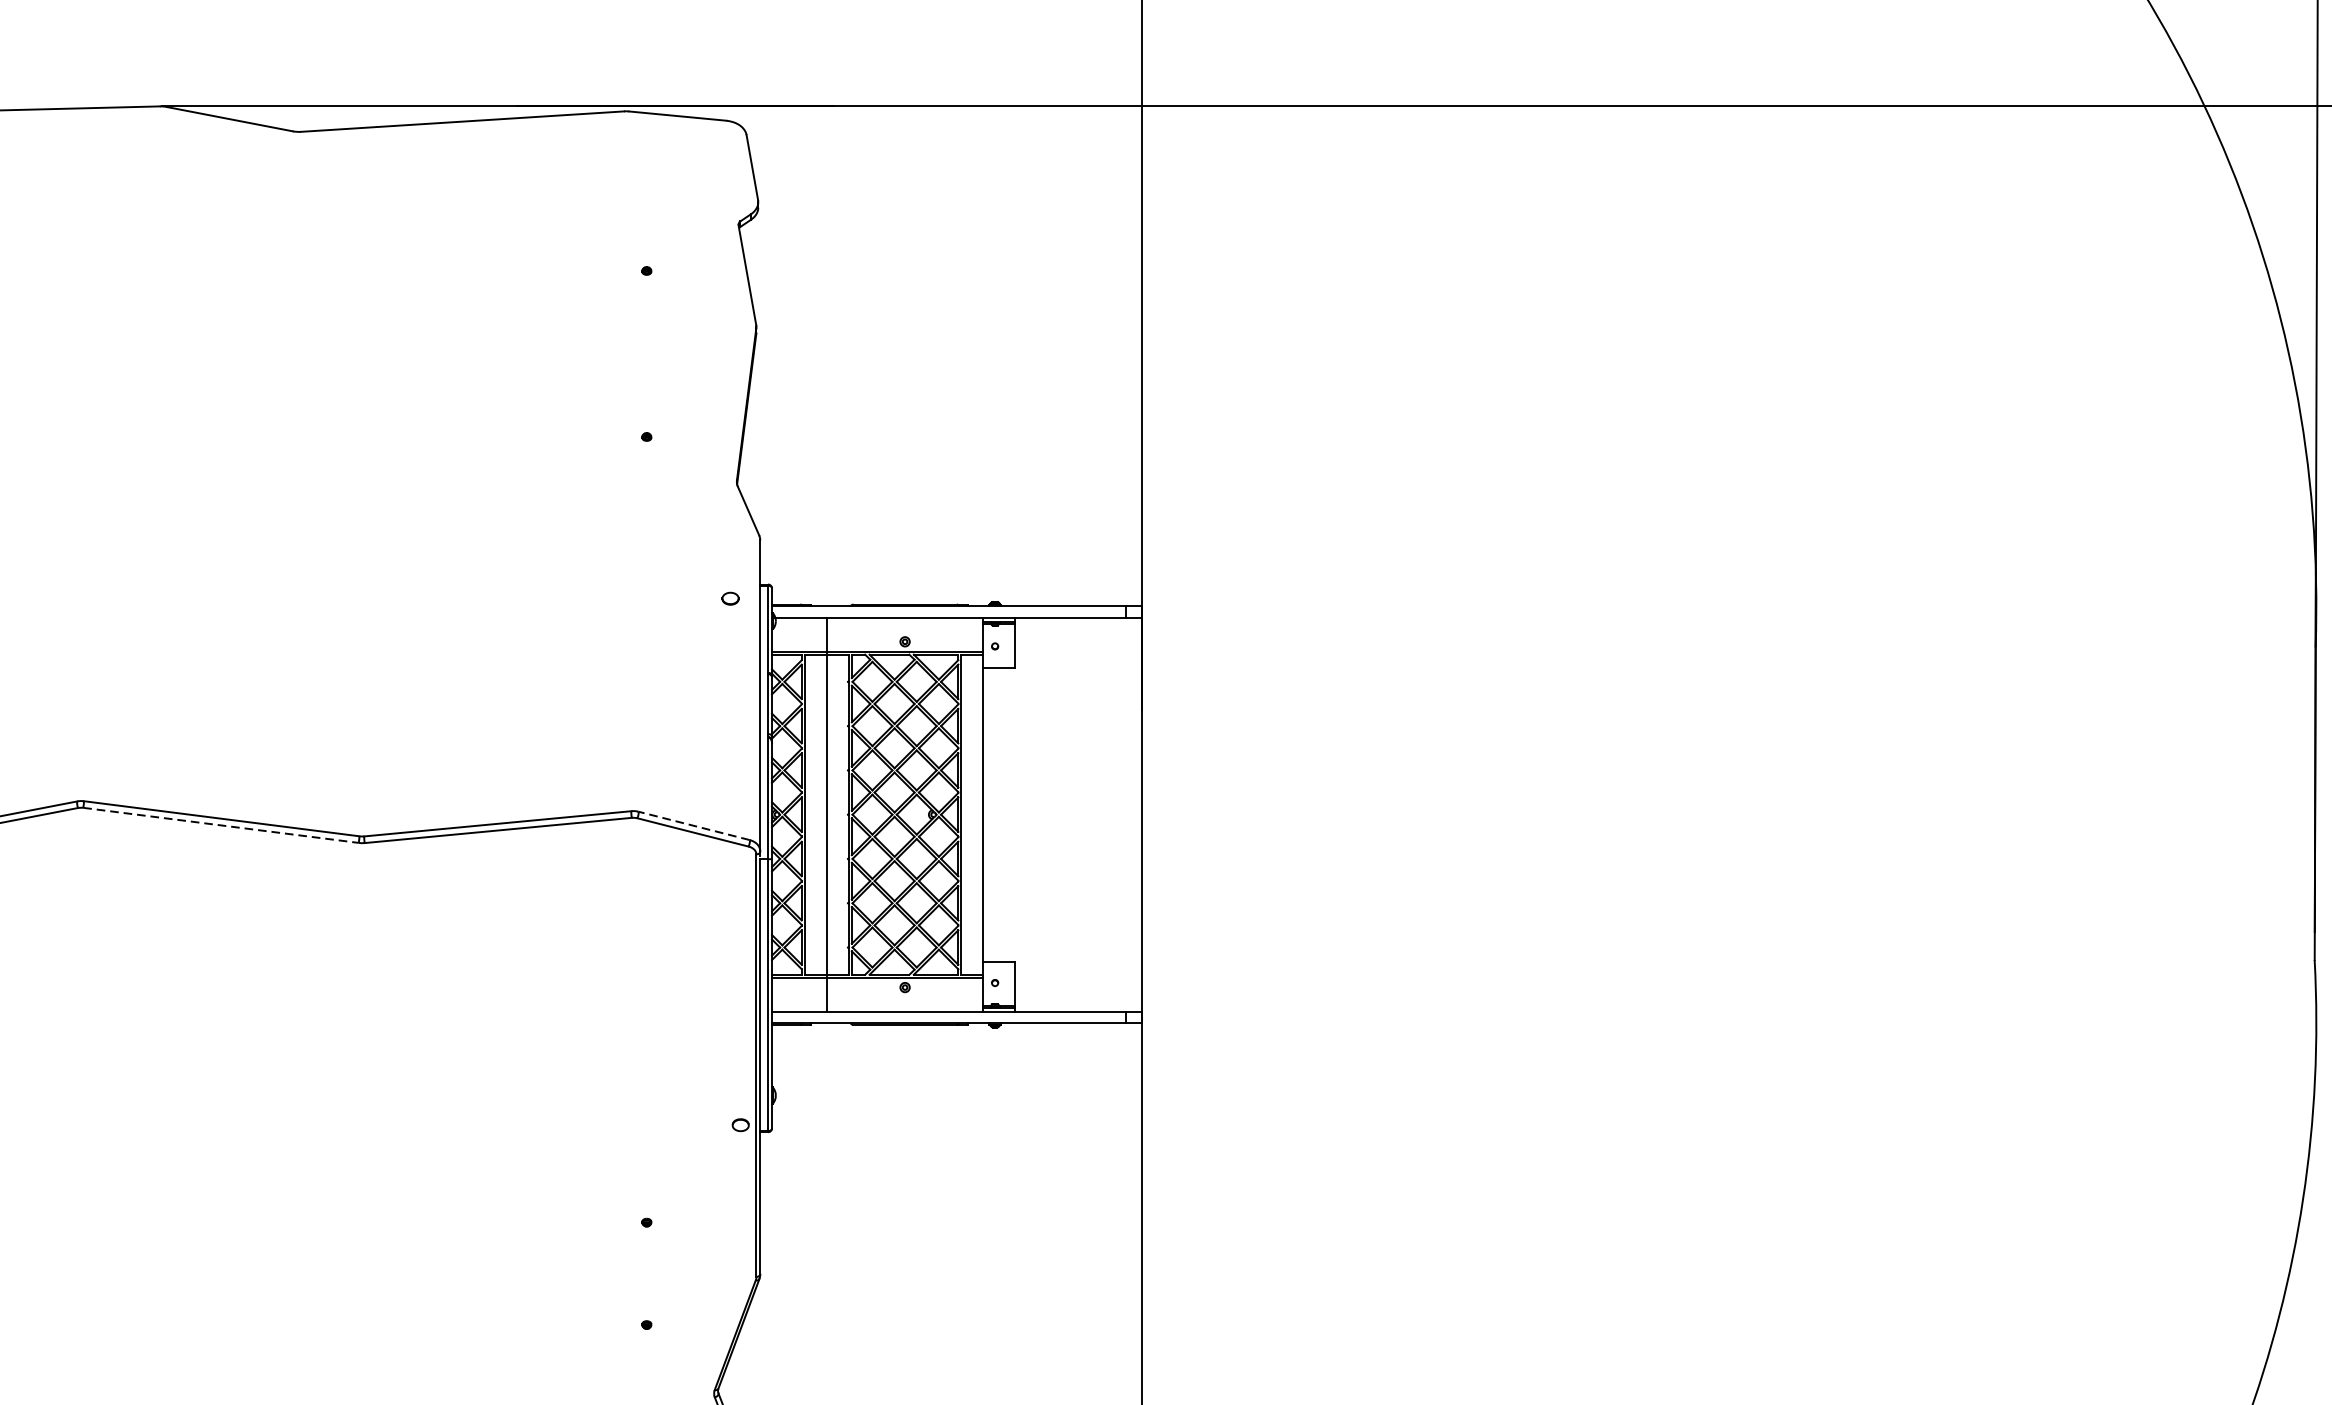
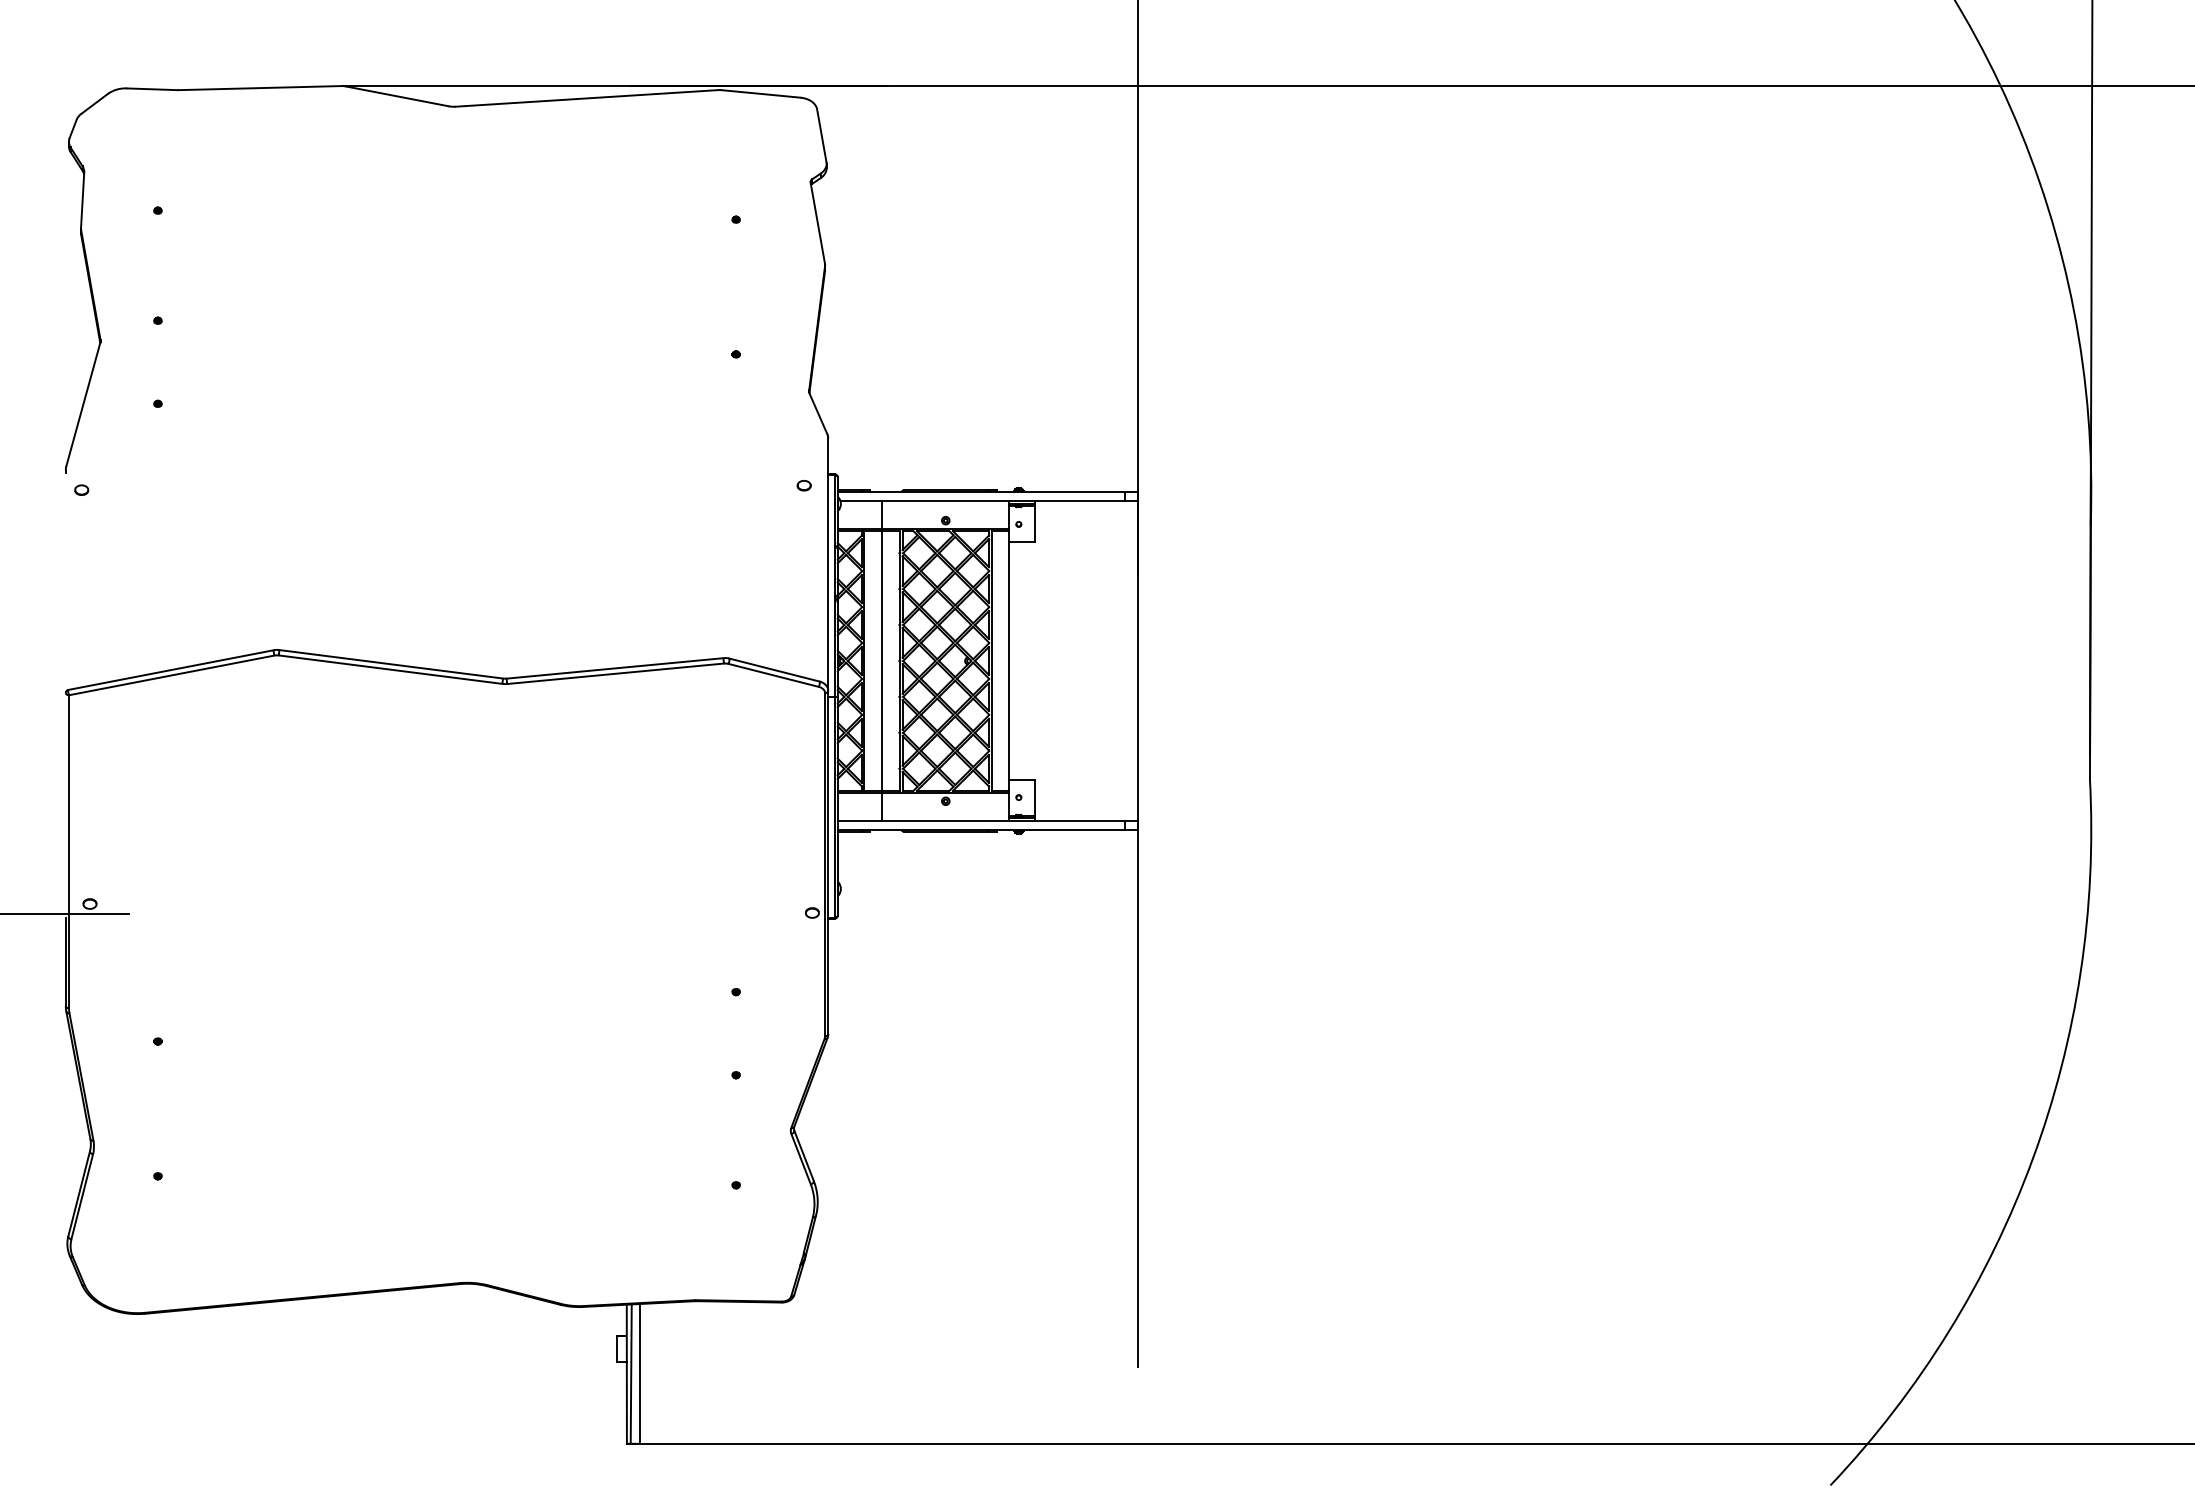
line: (220, 825) -> (390, 669), dashed -> solid
line: (694, 826) -> (774, 670), dashed -> solid

